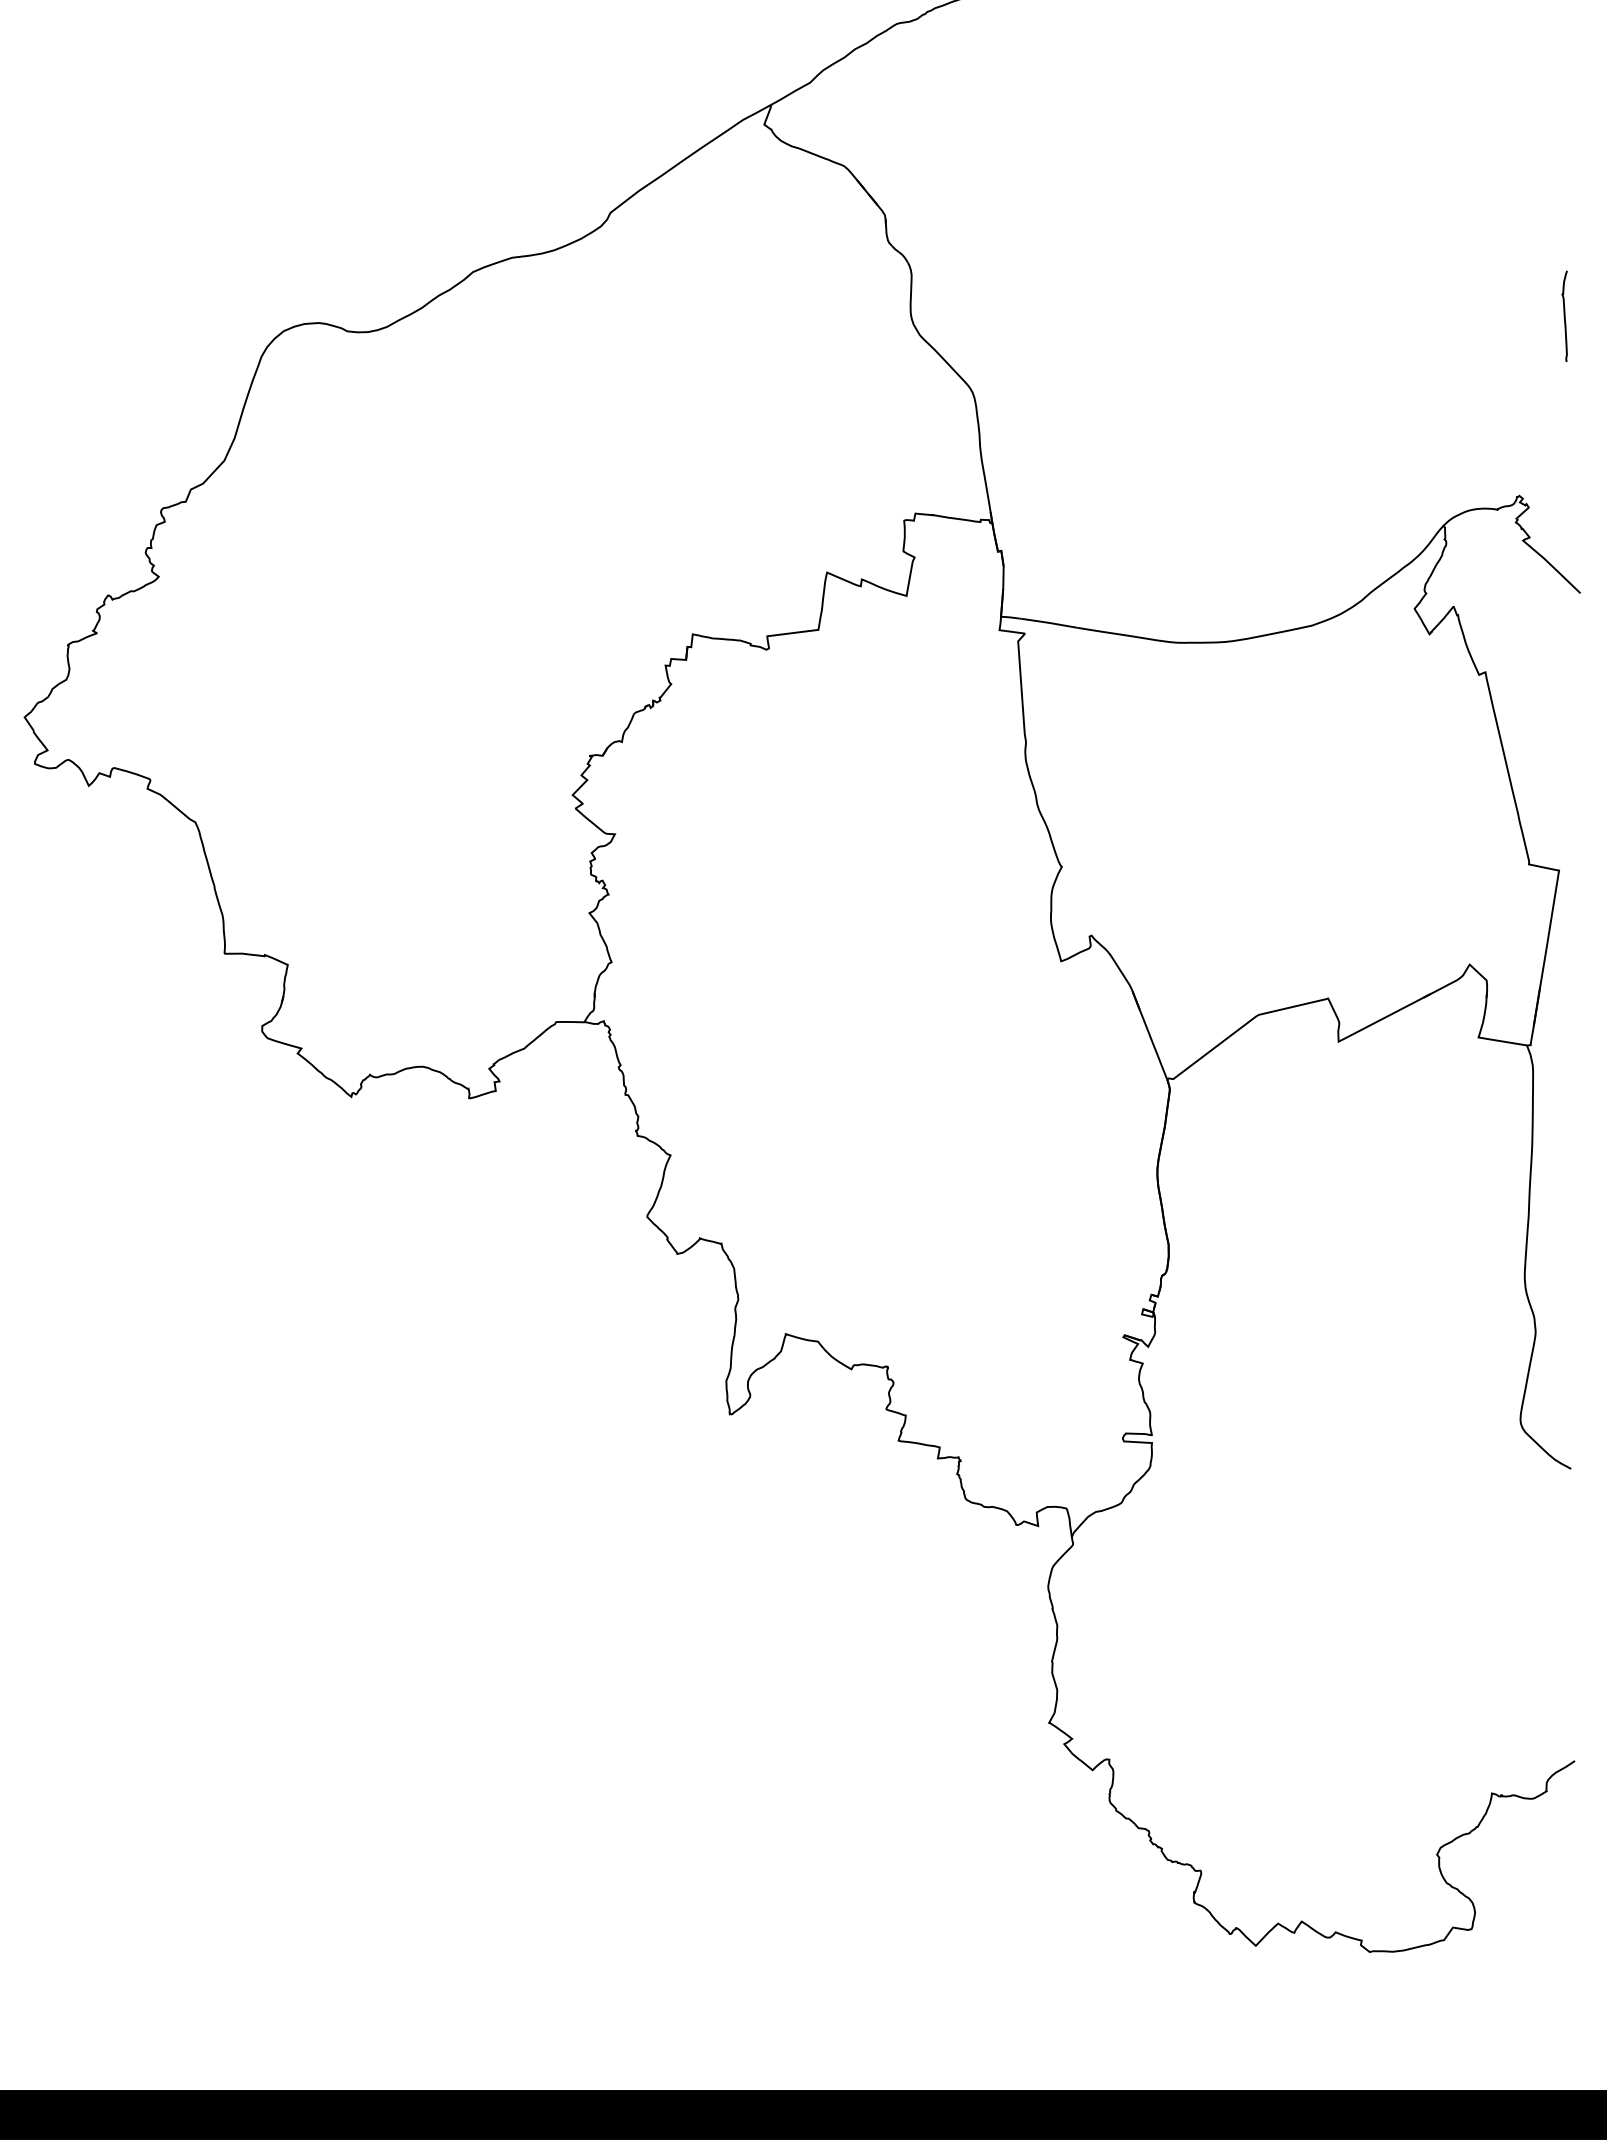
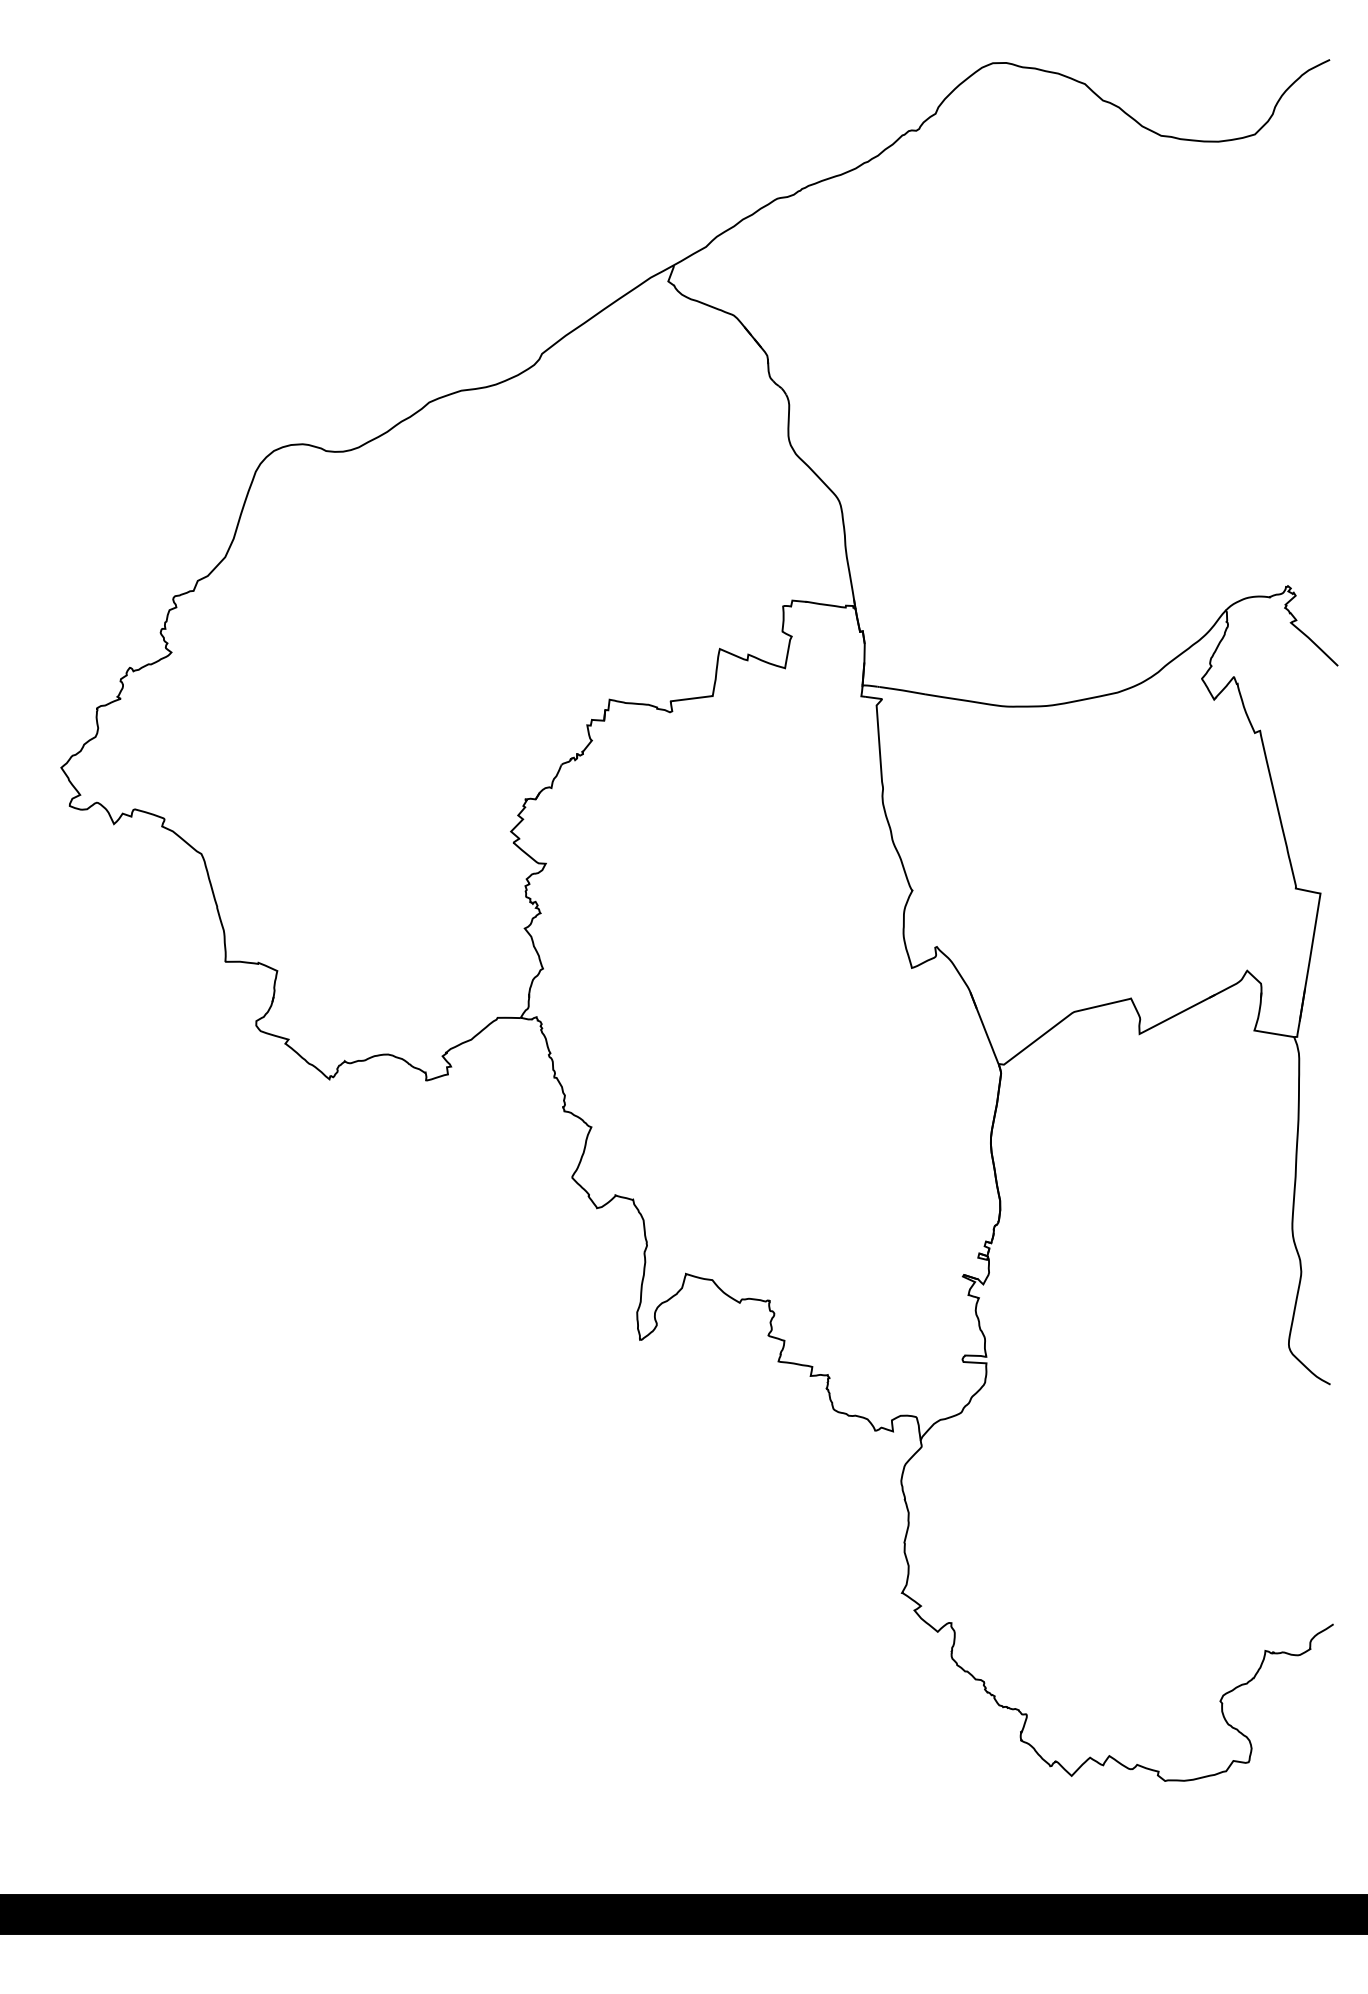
curve: (1563, 316) -> (1324, 438), removed

